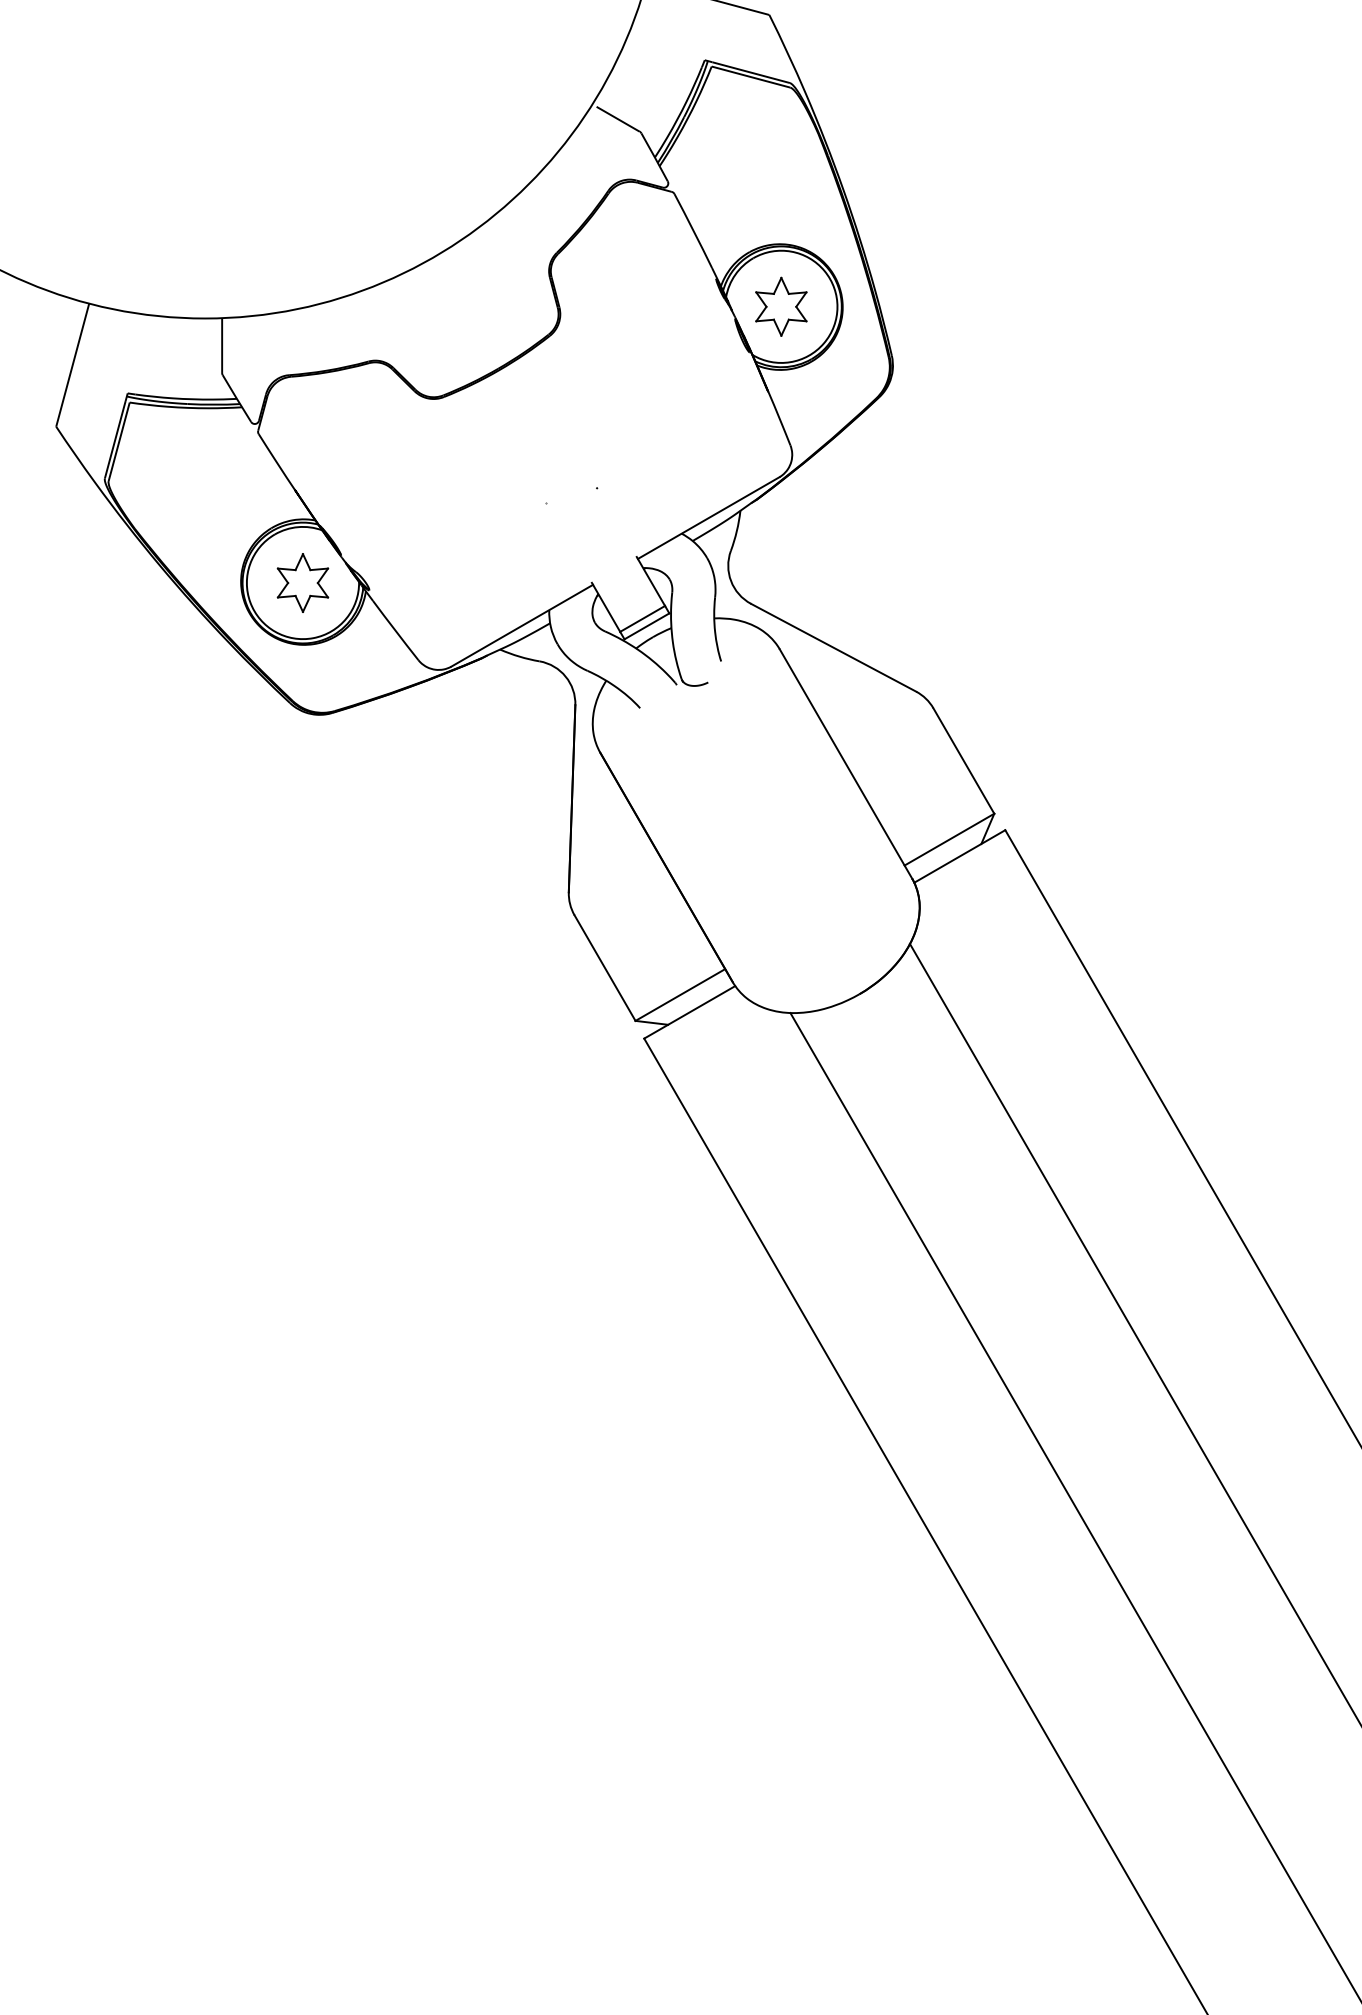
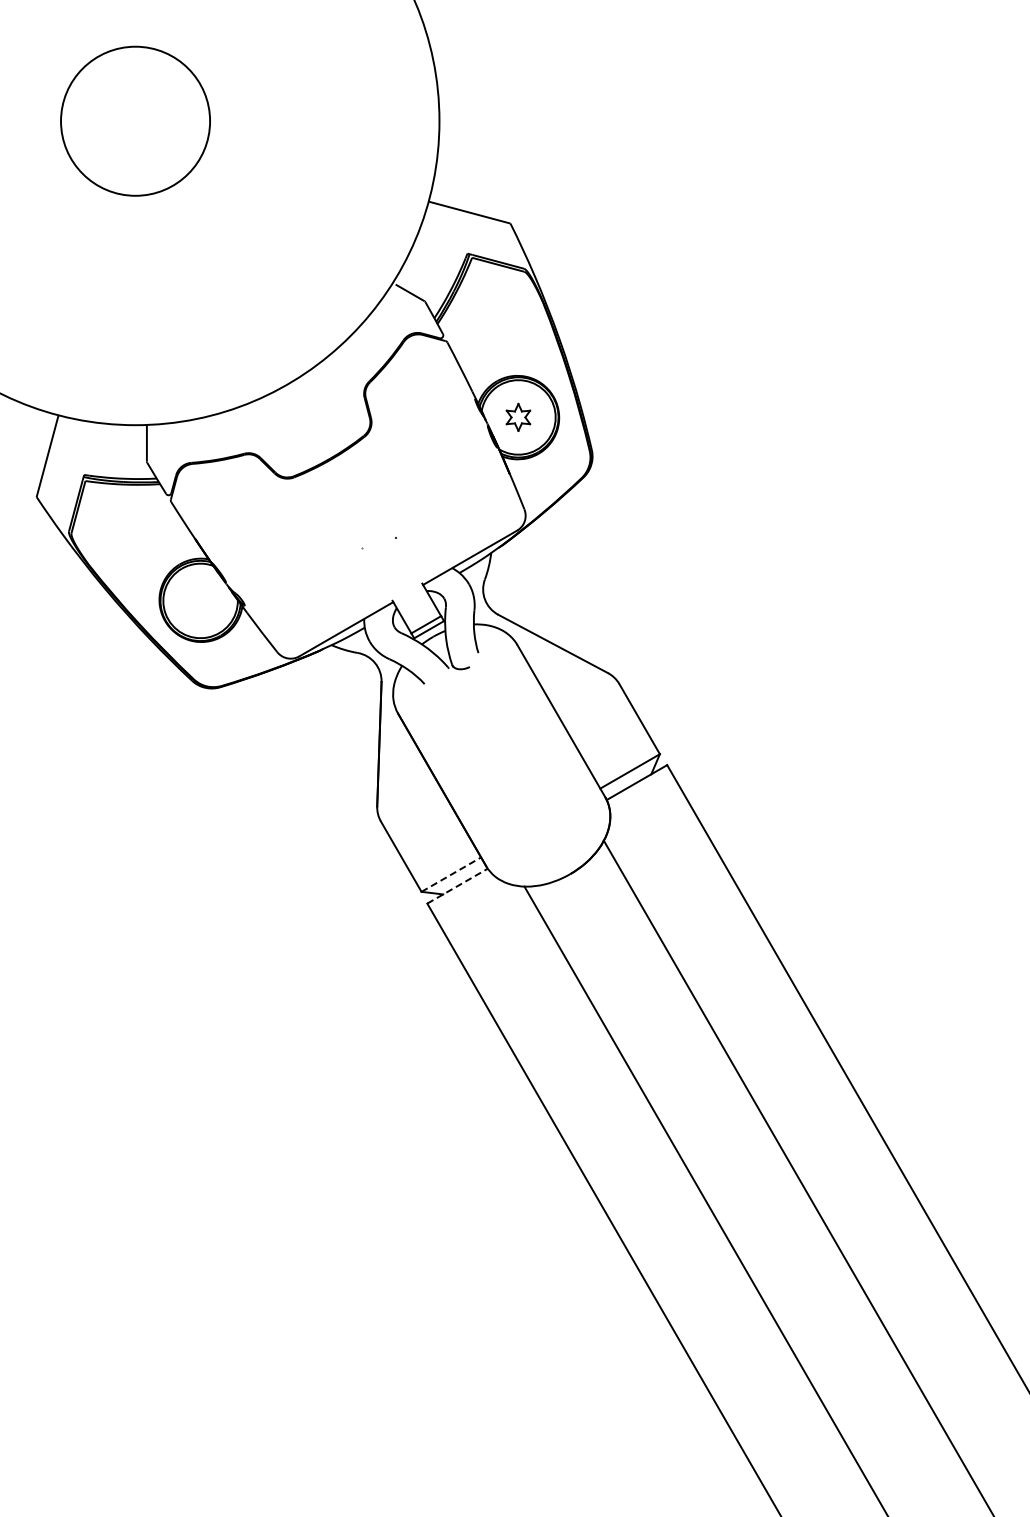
part: (781, 306) -> (518, 417), size x0.7
part: (302, 582) -> (200, 600), removed
line: (680, 994) -> (451, 874), solid -> dashed
line: (689, 1012) -> (457, 886), solid -> dashed

